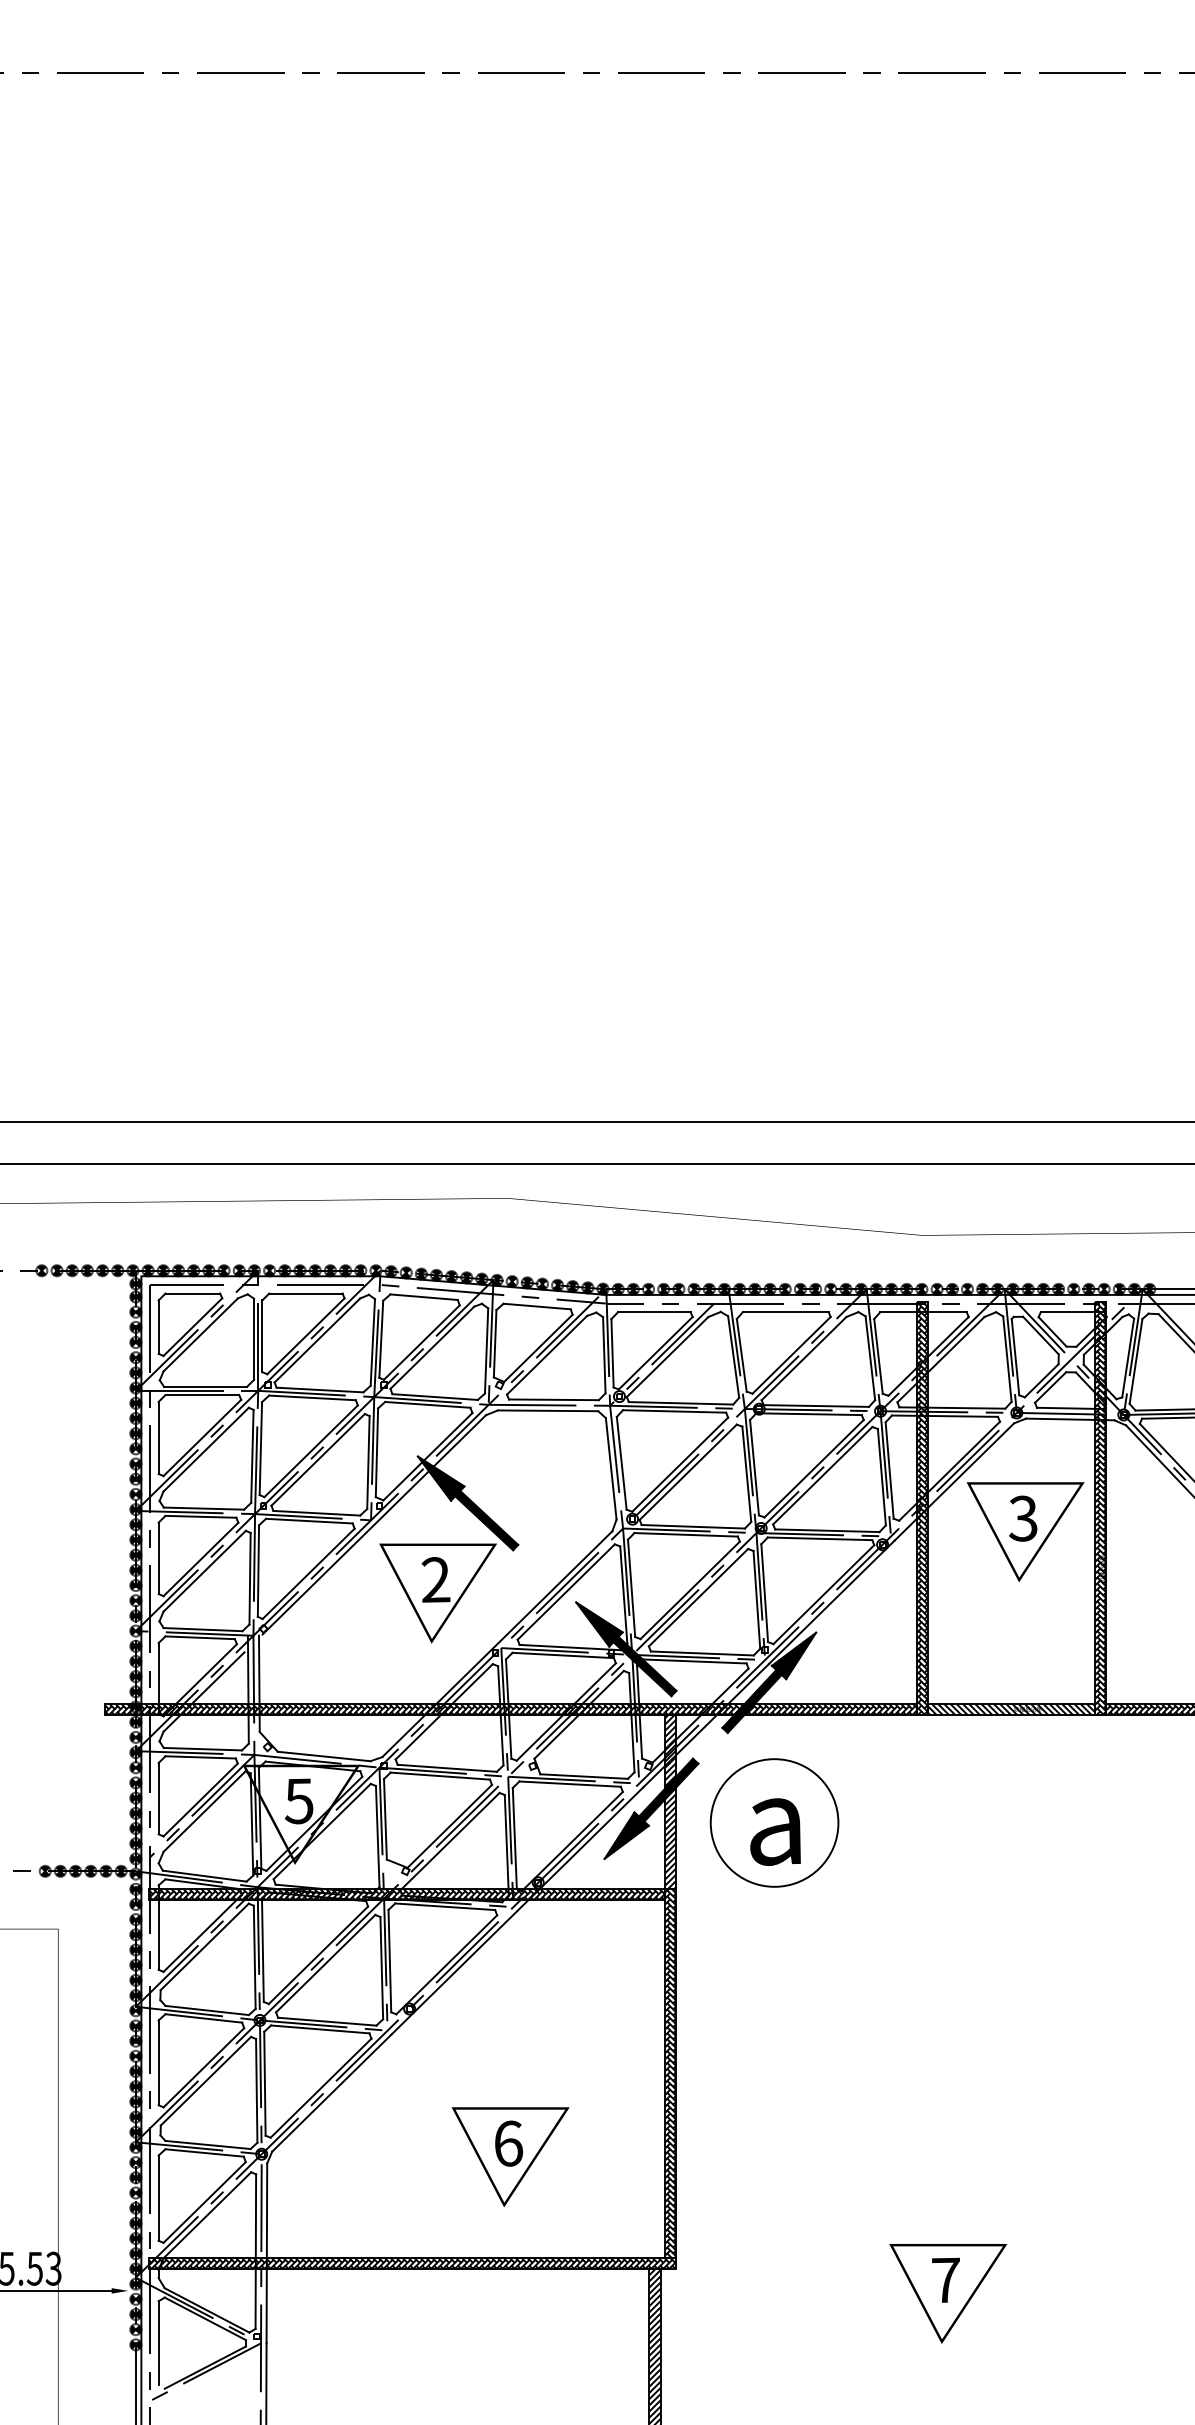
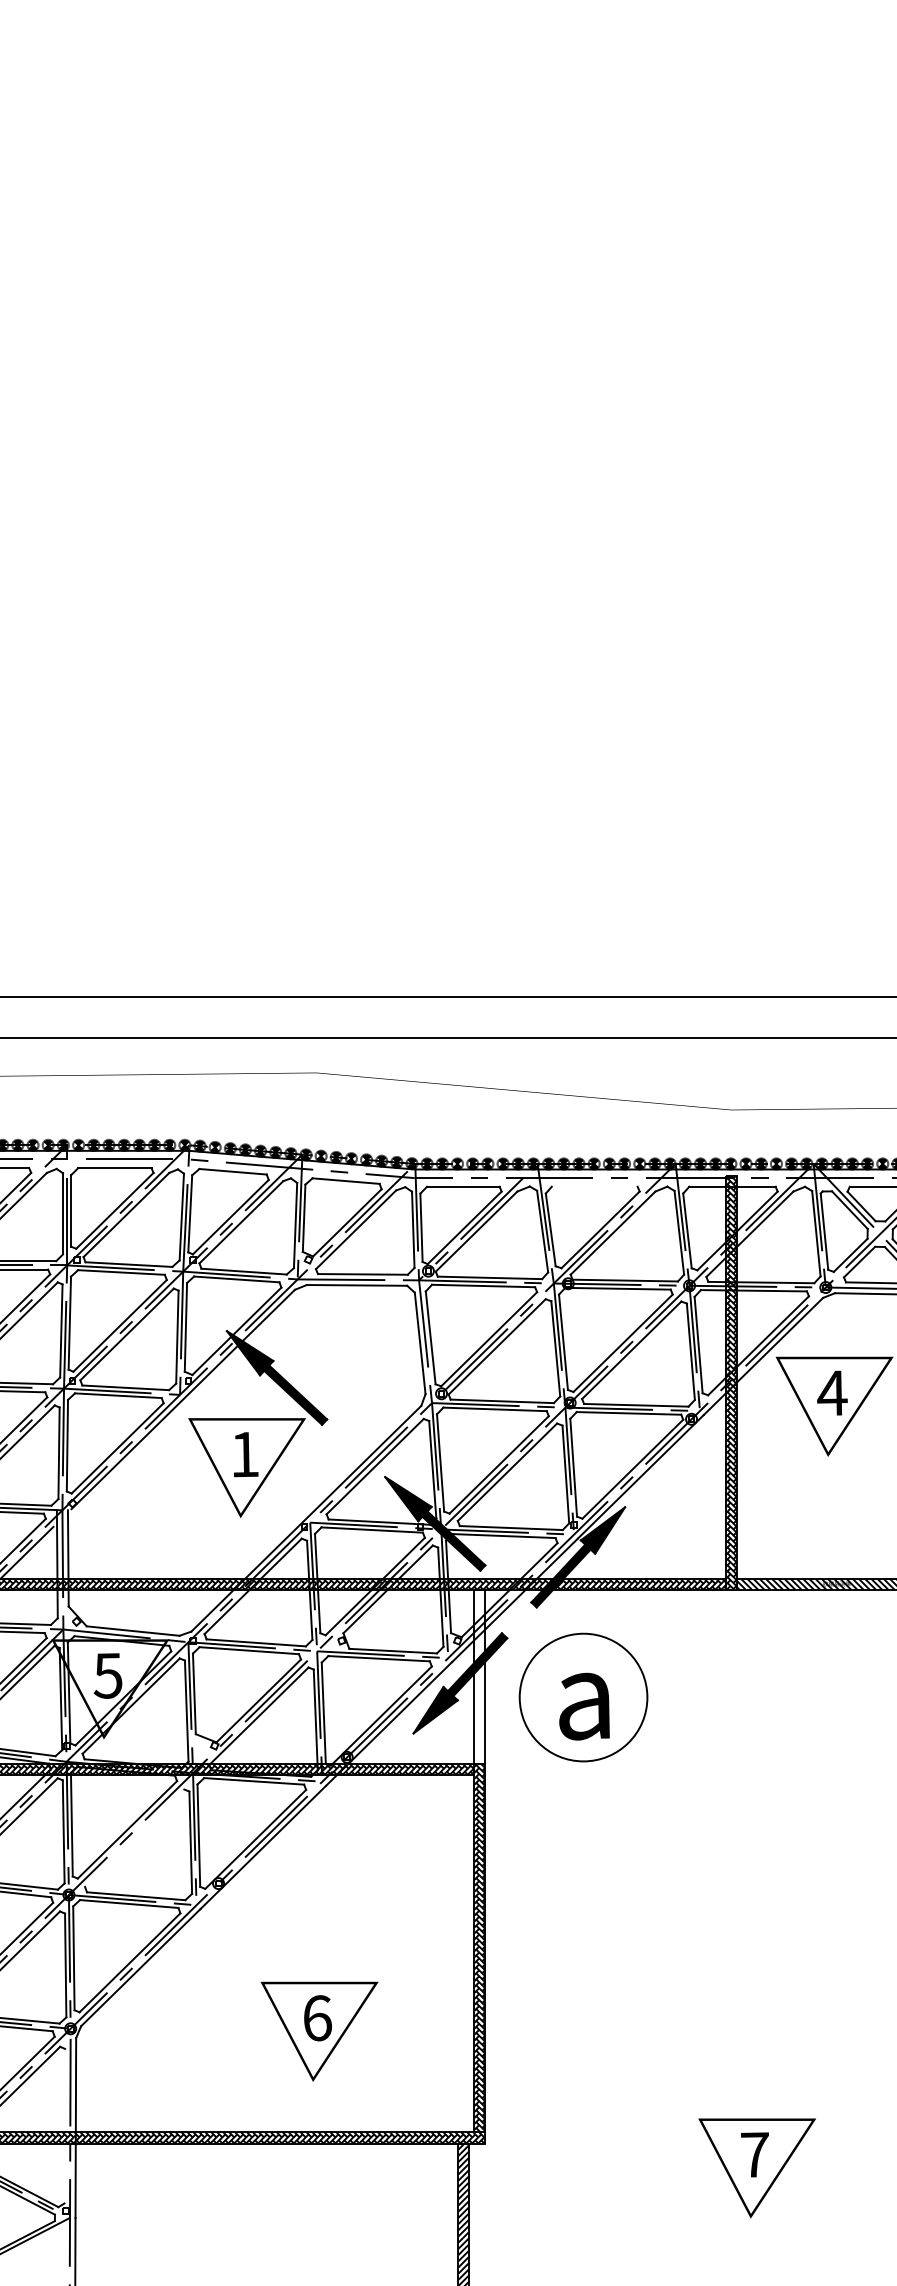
line: (785, 1312) -> (594, 1187), removed
text: (1023, 1518) -> (832, 1393), 3 -> 4
text: (435, 1579) -> (244, 1454), 2 -> 1
hatch: (670, 1802) -> (479, 1677), removed
line: (325, 1963) -> (134, 1838), removed
line: (255, 2251) -> (64, 2126), removed

